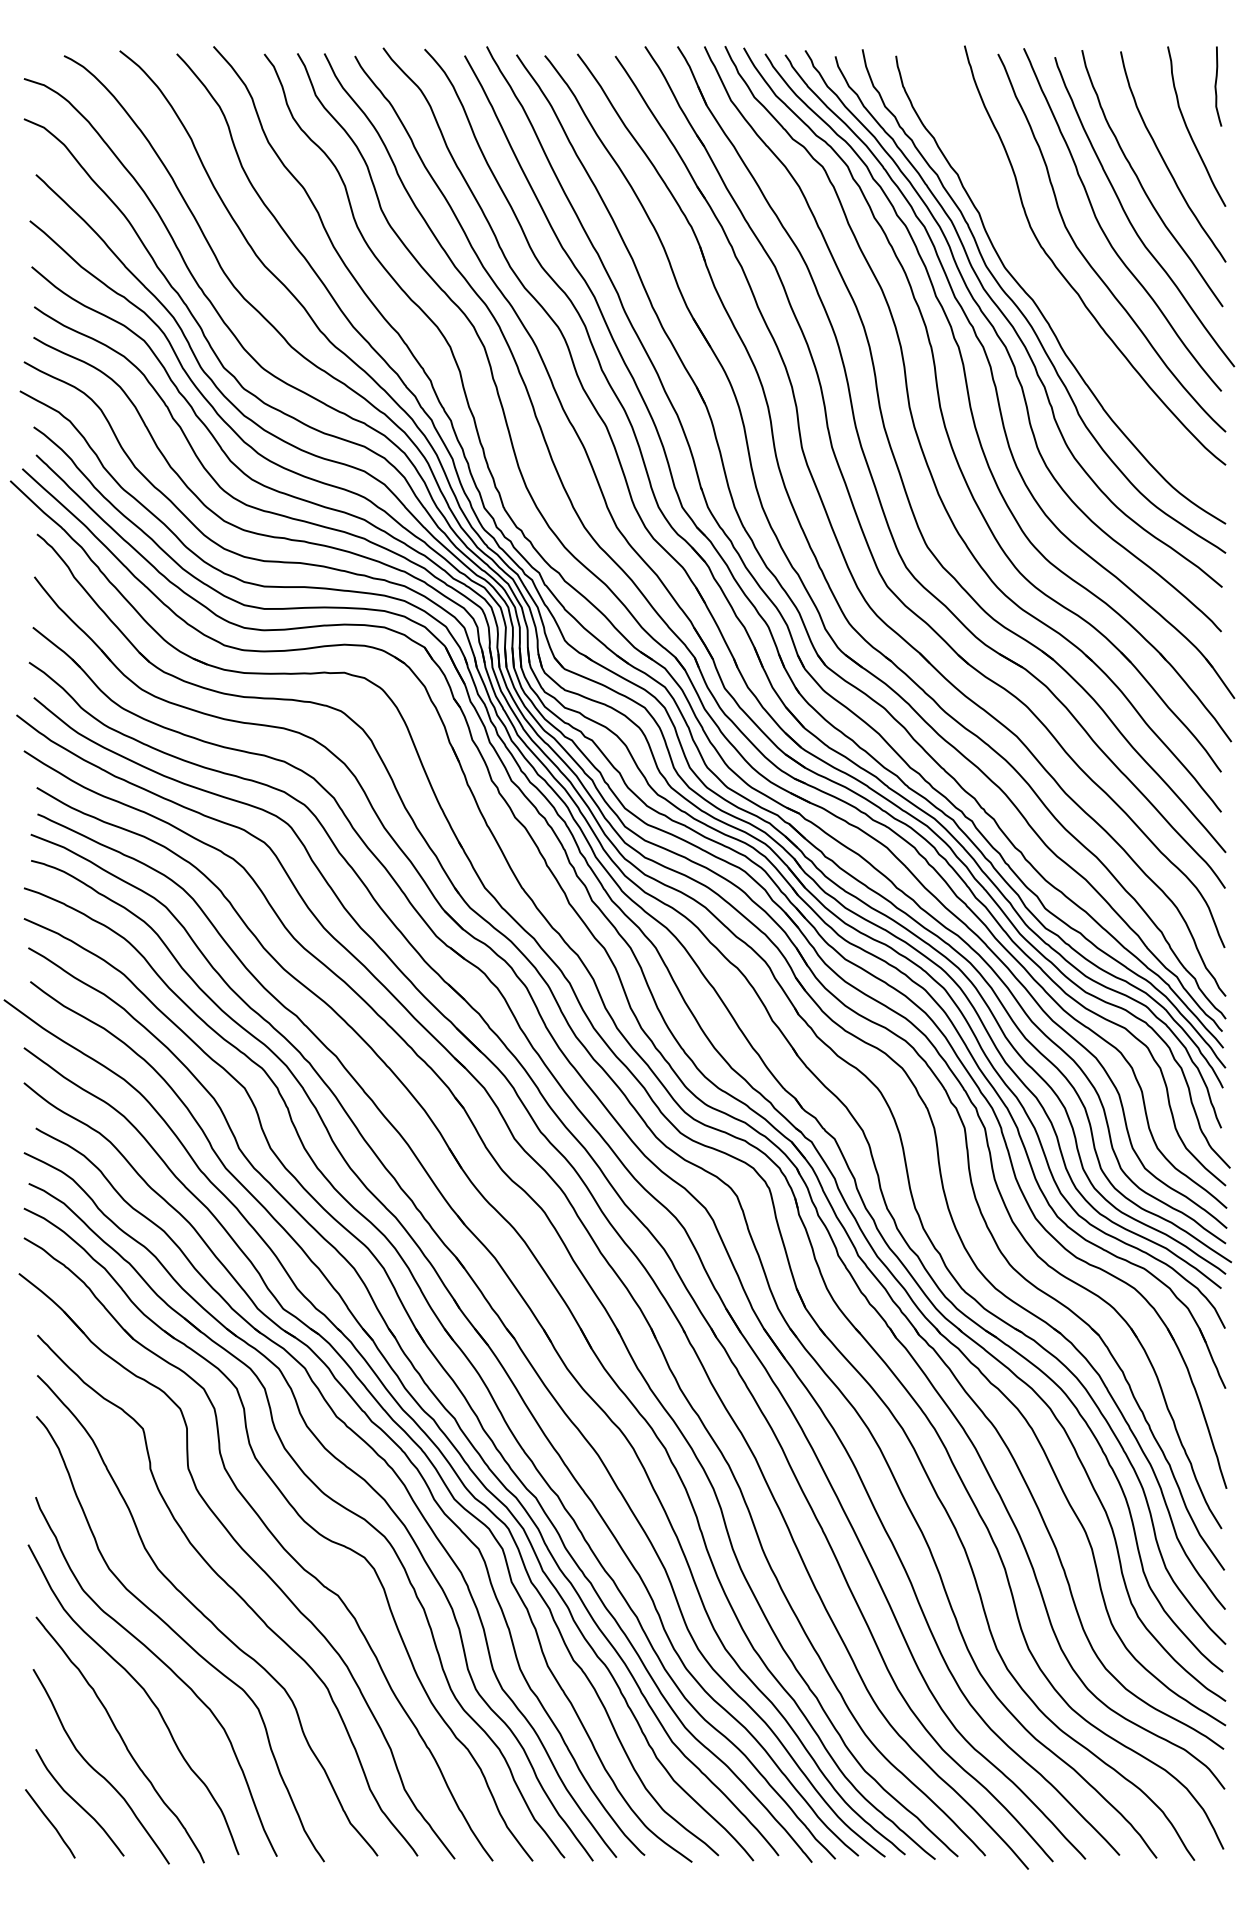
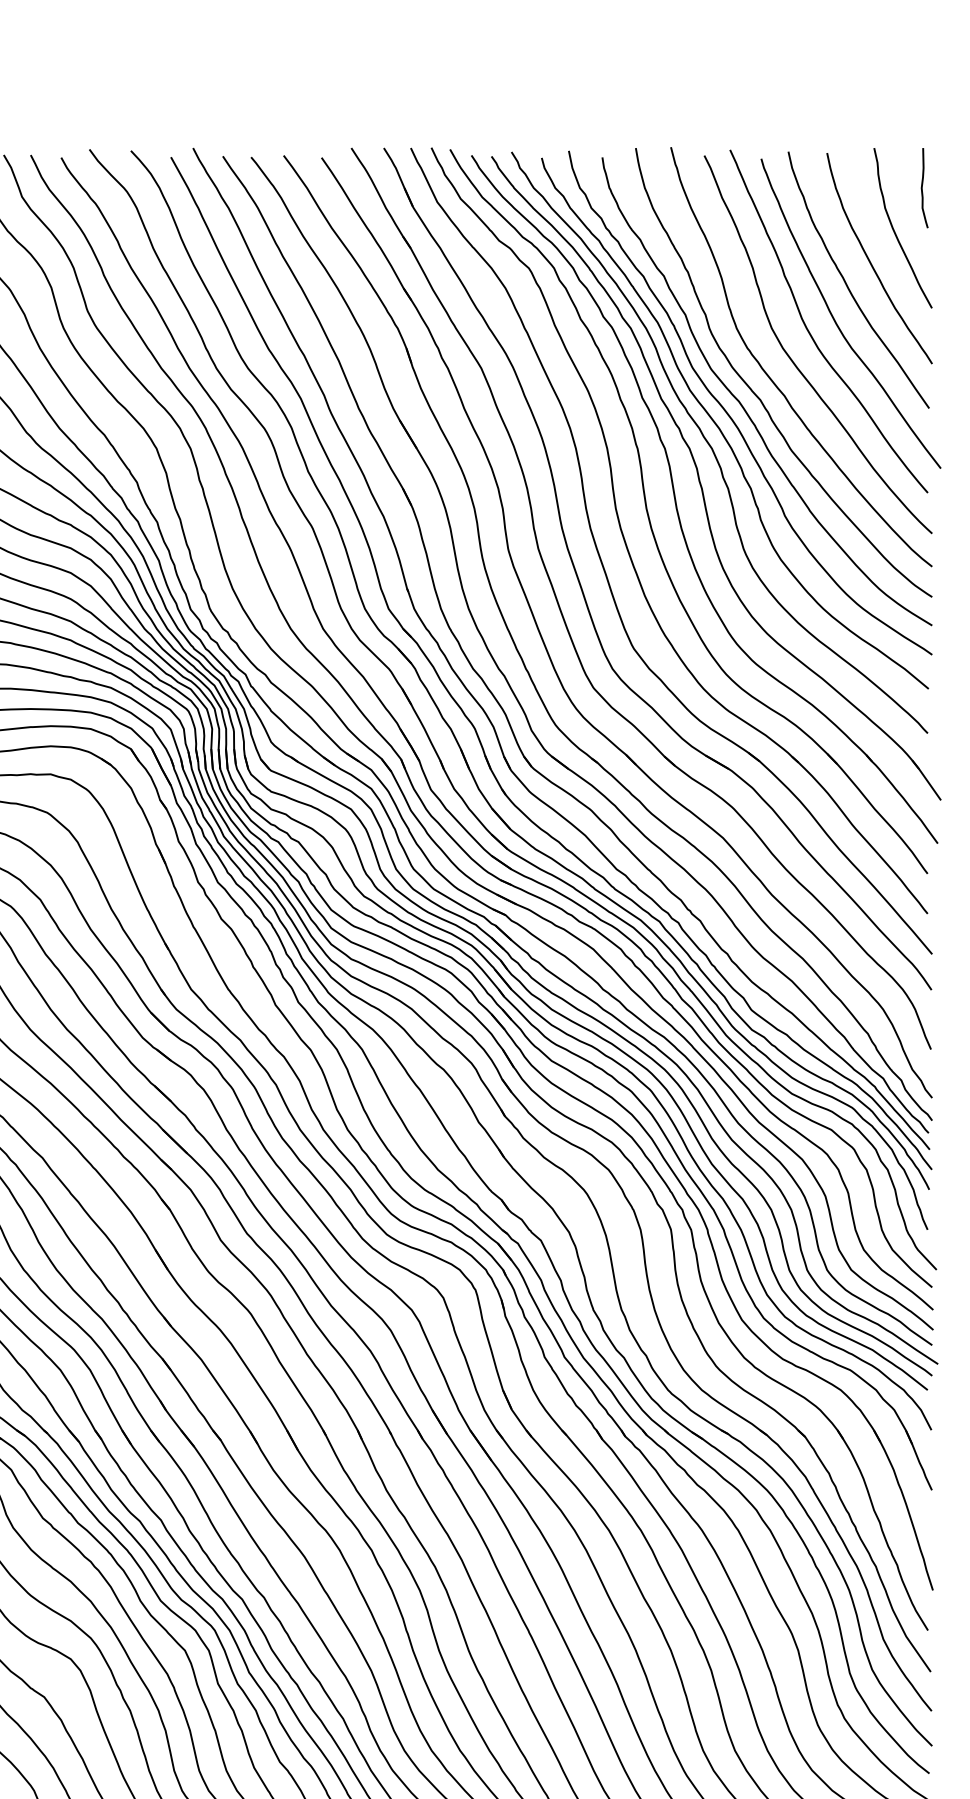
curve: (1052, 295) -> (758, 397), added

